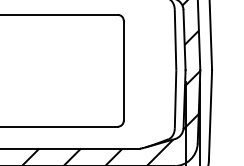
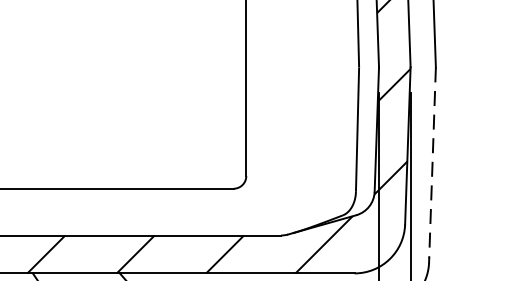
line: (210, 115) -> (432, 164), solid -> dashed

